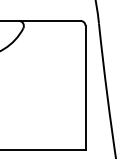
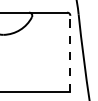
line: (85, 87) -> (70, 53), solid -> dashed

